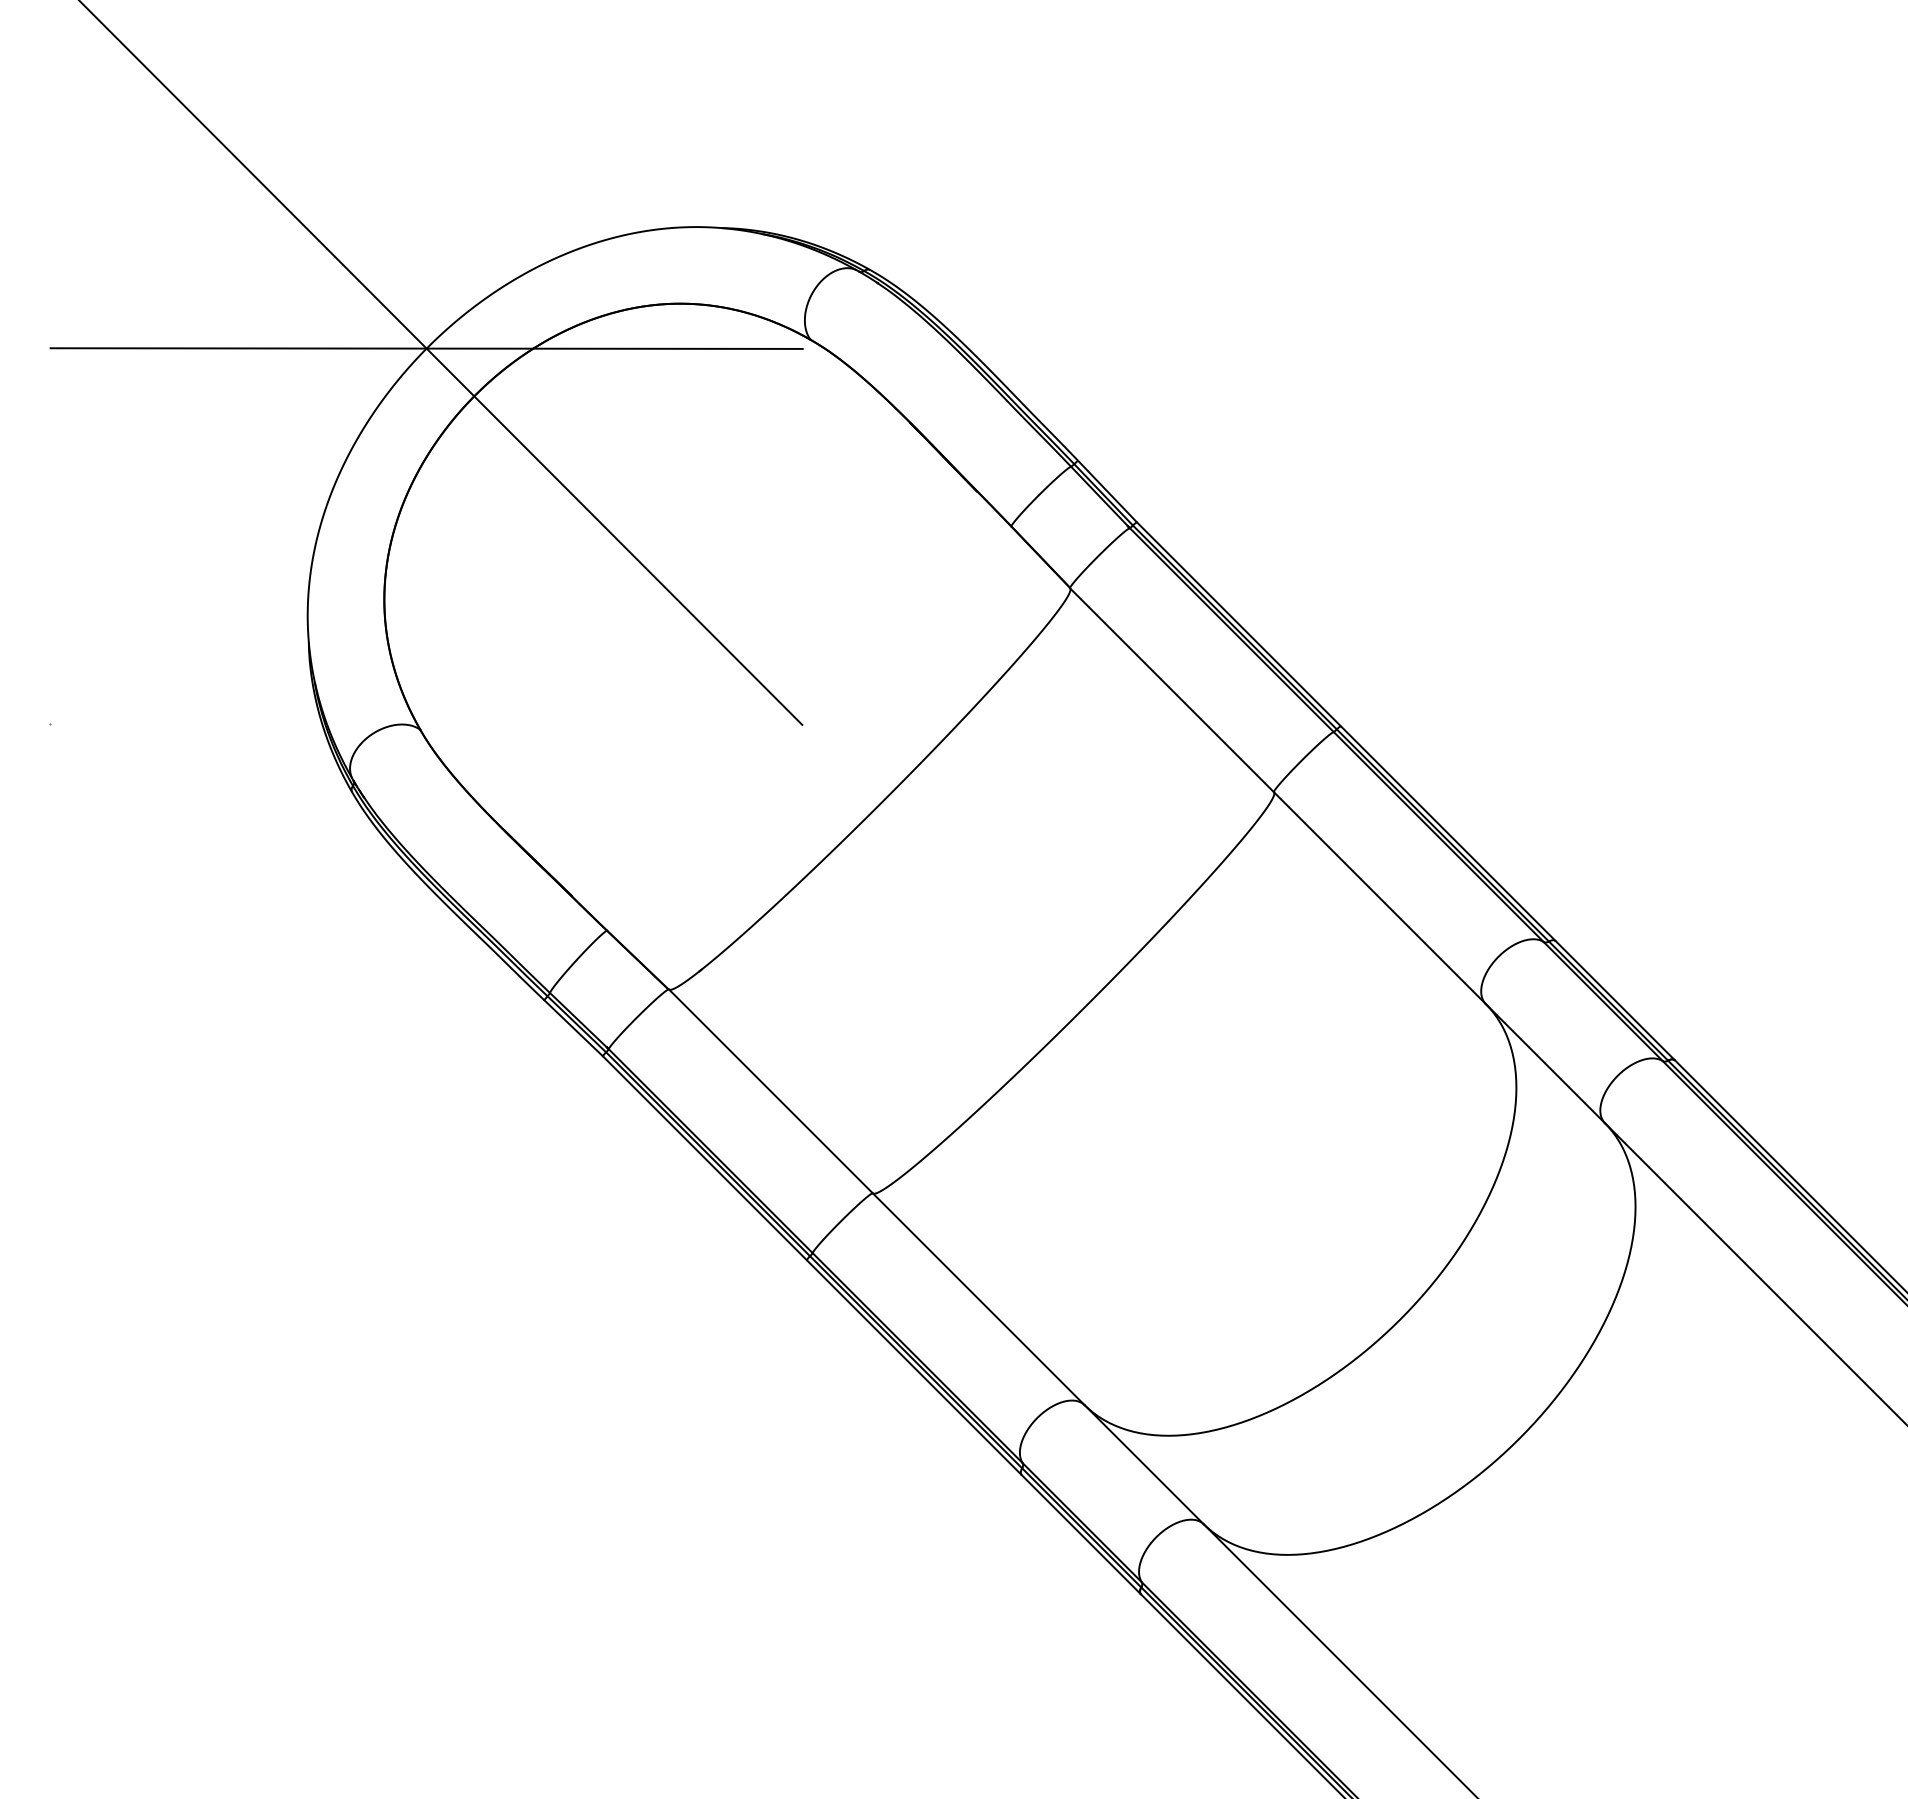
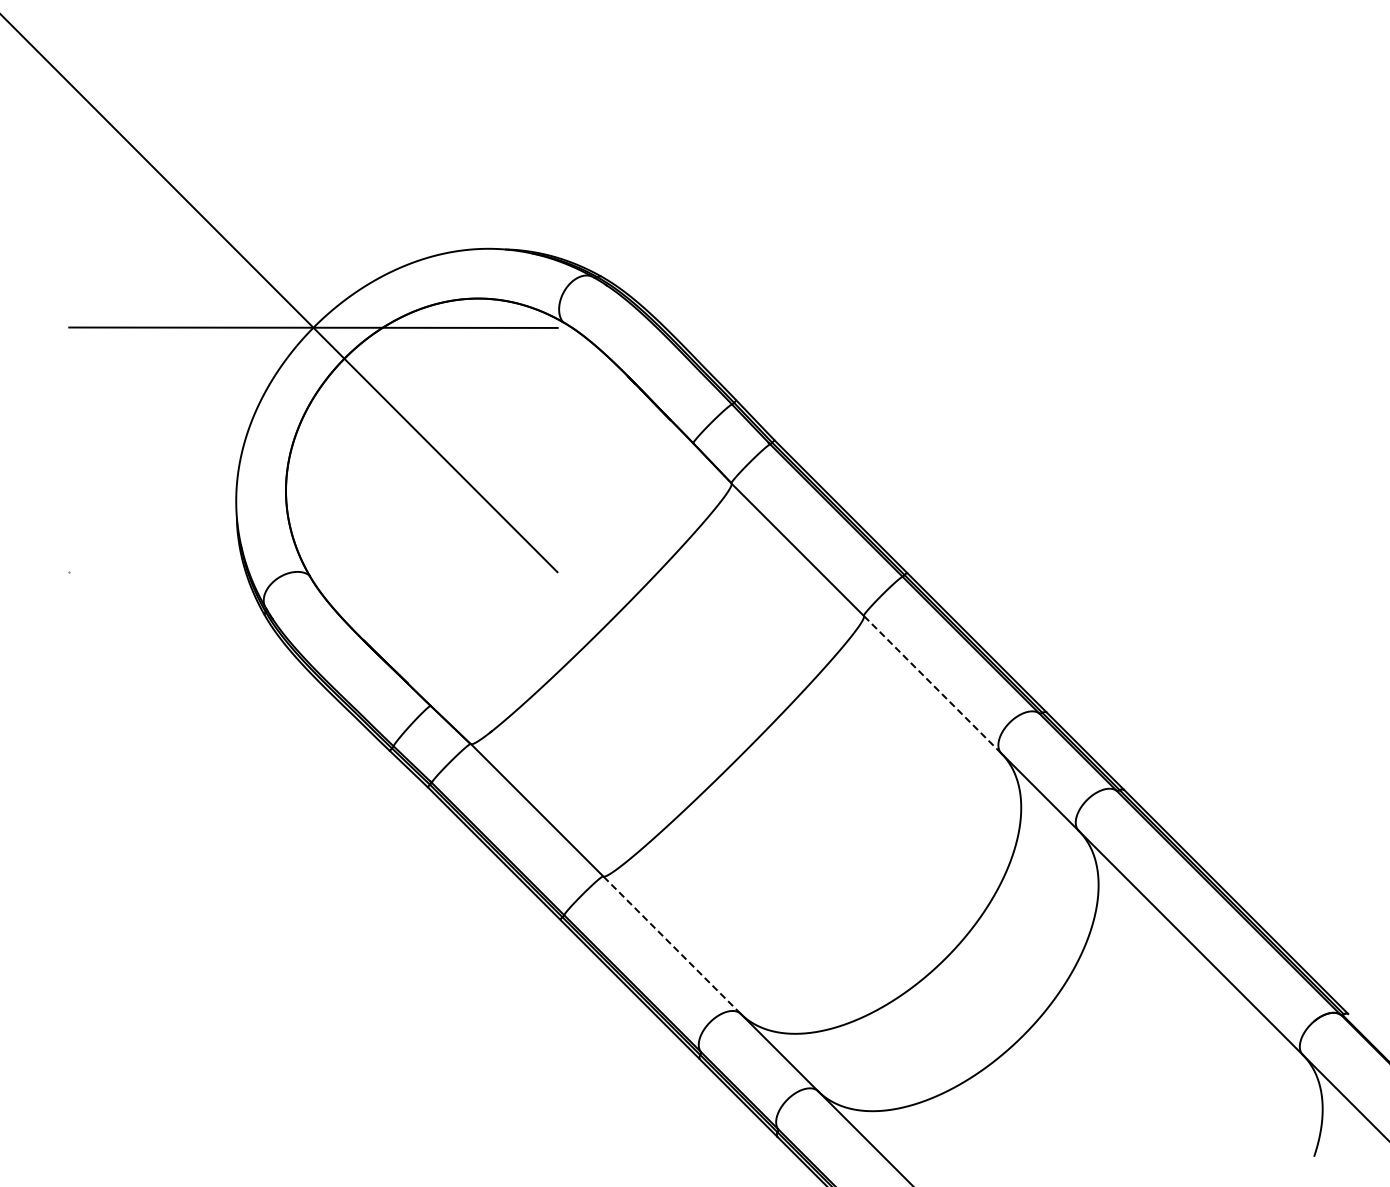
line: (1379, 897) -> (932, 684), solid -> dashed
line: (977, 1298) -> (671, 944), solid -> dashed

